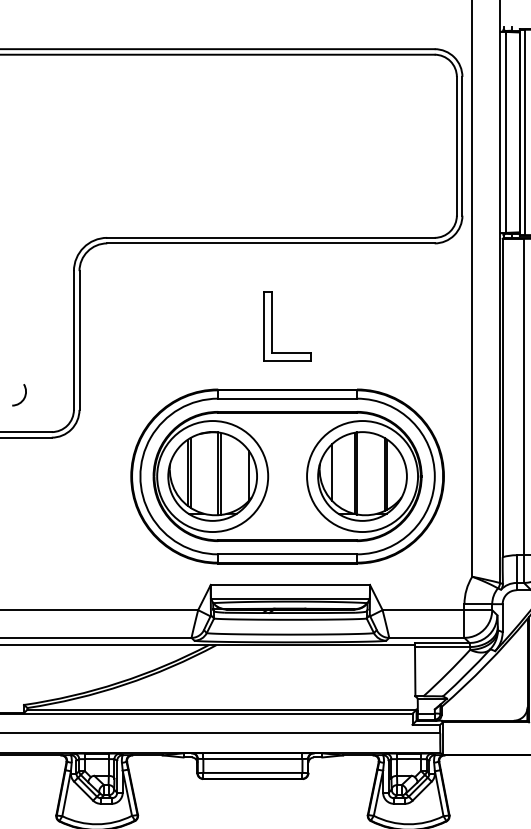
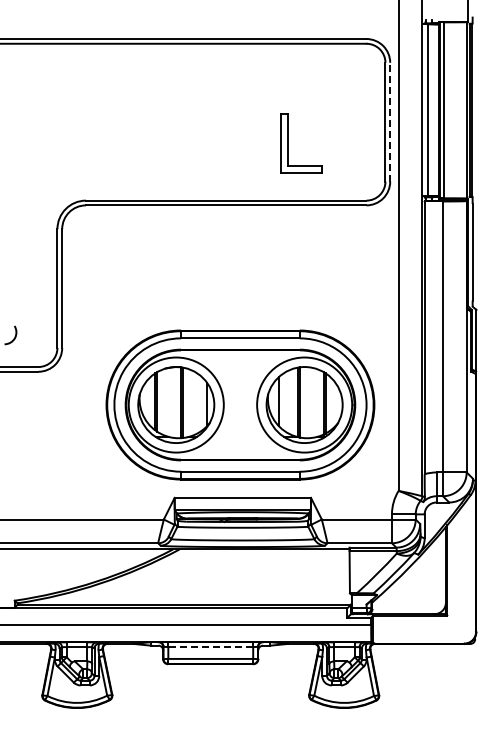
line: (462, 145) -> (390, 121), solid -> dashed
part: (272, 326) -> (288, 143), moved
line: (252, 758) -> (210, 646), solid -> dashed

